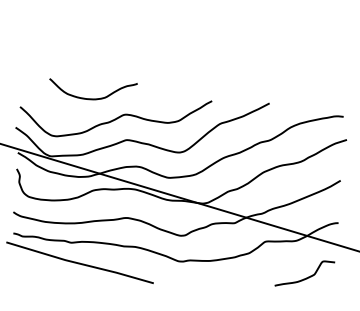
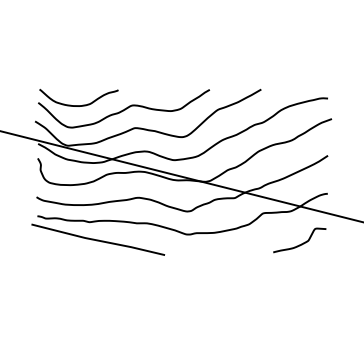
curve: (92, 98) -> (78, 105), moved

